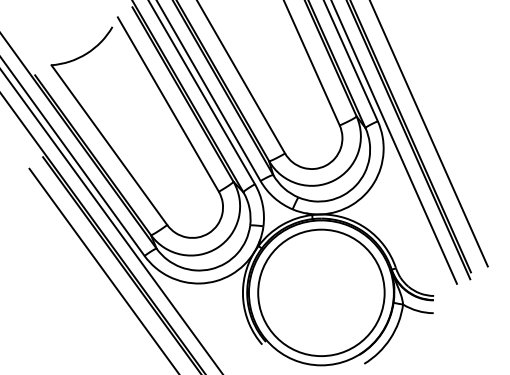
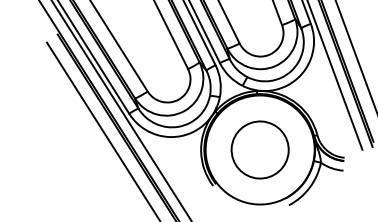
circle: (321, 292) -> (260, 149), size x0.6

